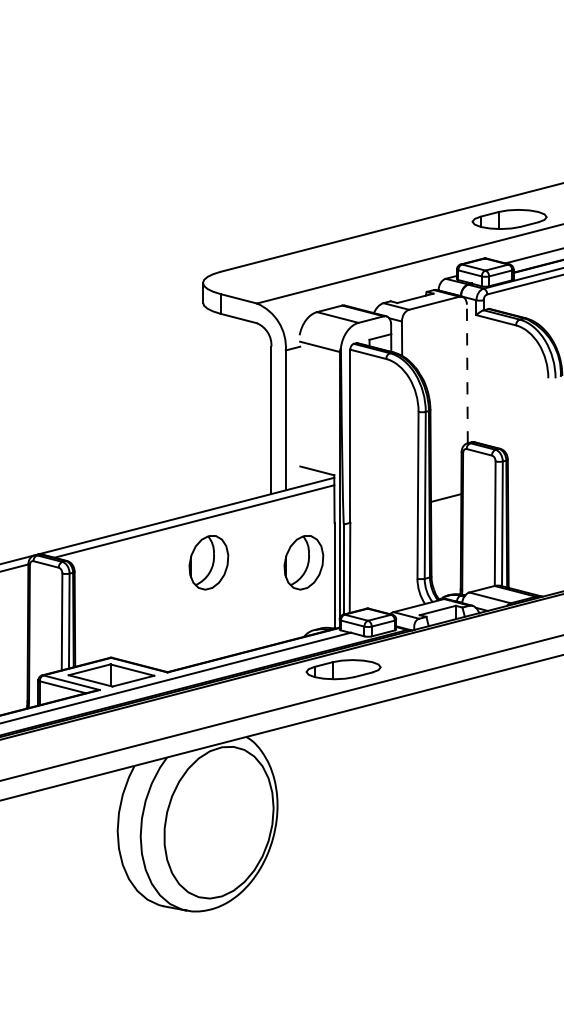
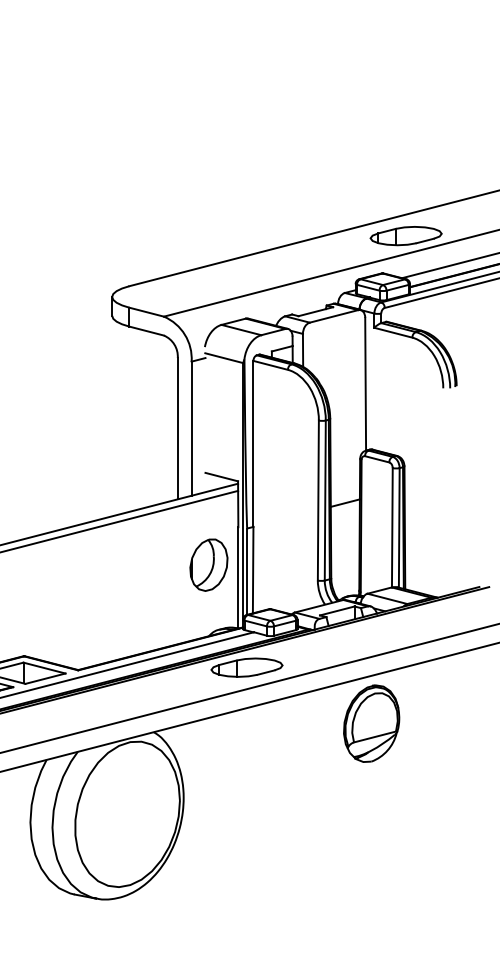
line: (467, 373) -> (365, 383), dashed -> solid
part: (208, 562) -> (117, 564), removed
part: (473, 727) -> (371, 723), added

